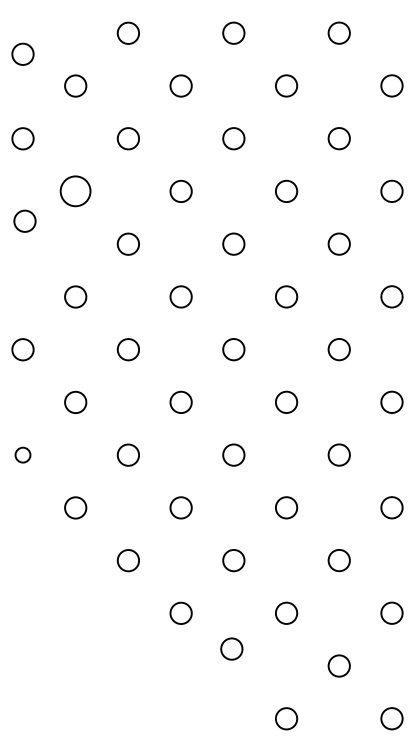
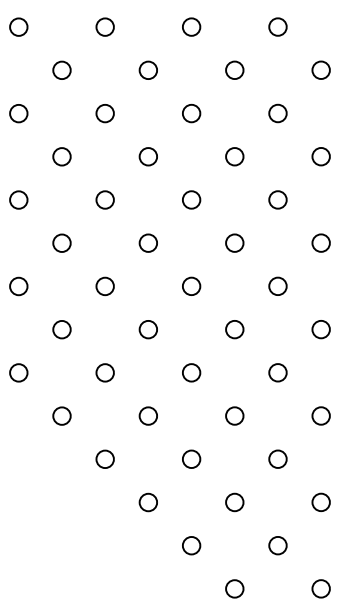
circle: (22, 53) -> (18, 26), moved
circle: (75, 191) -> (61, 156), size x0.71
circle: (24, 220) -> (18, 199), moved
circle: (22, 454) -> (18, 372), size x1.43
circle: (231, 648) -> (191, 545), moved

